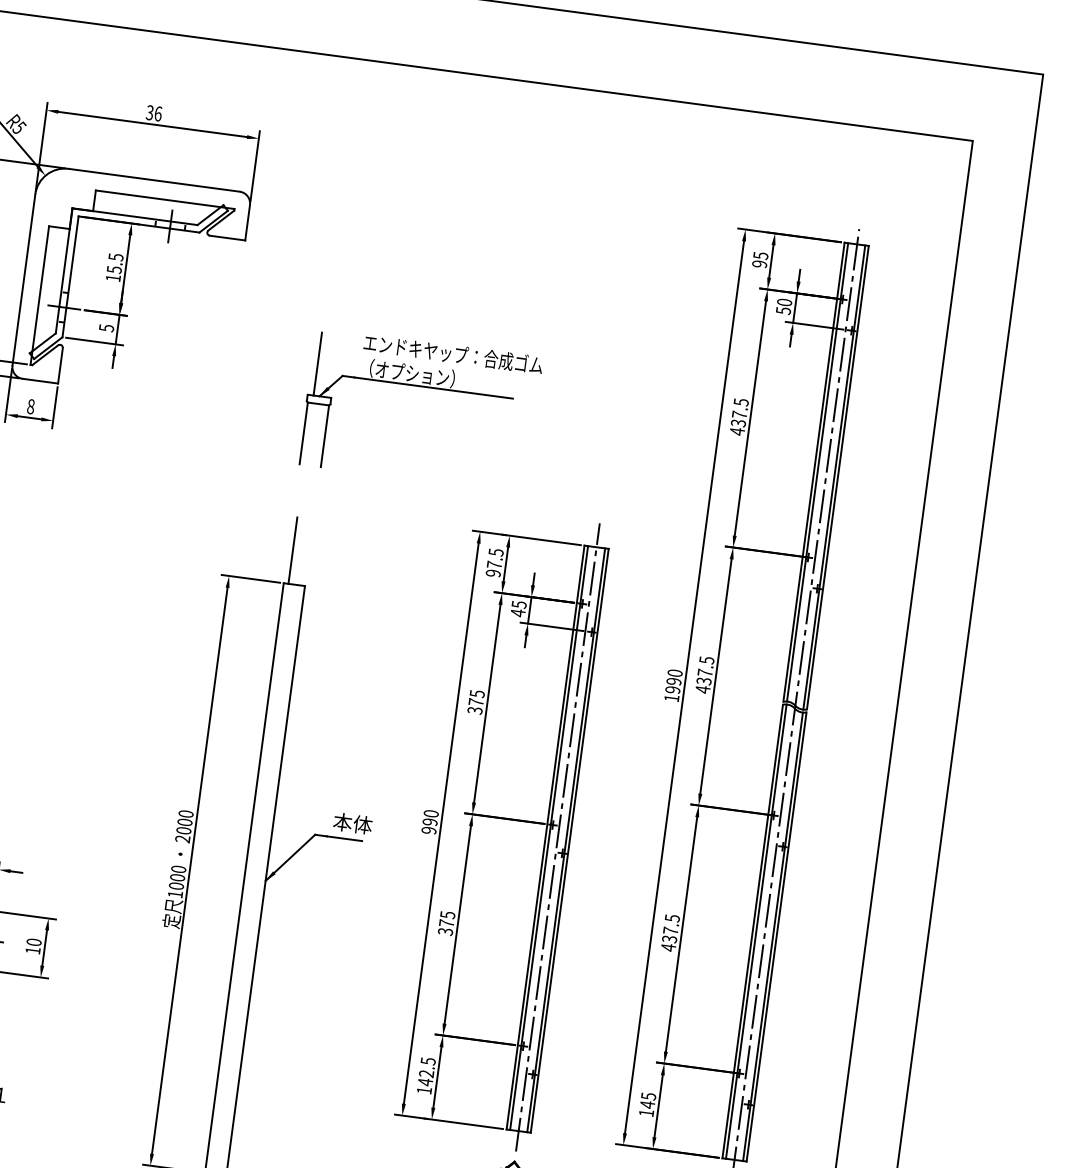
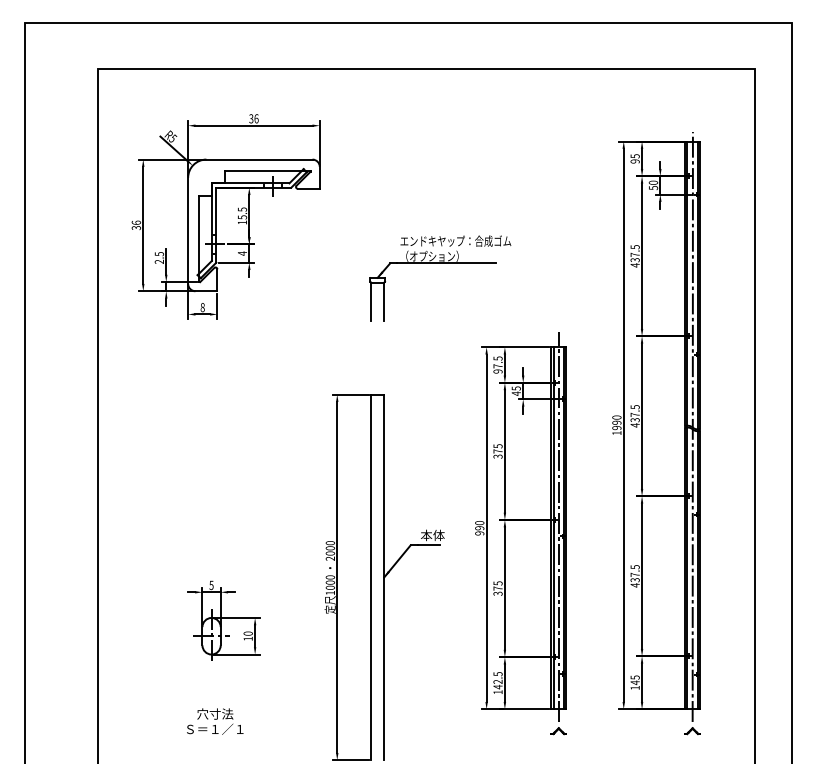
text: (106, 328) -> (242, 253), 5 -> 4
line: (318, 362) -> (374, 257), removed
line: (293, 549) -> (374, 373), removed

